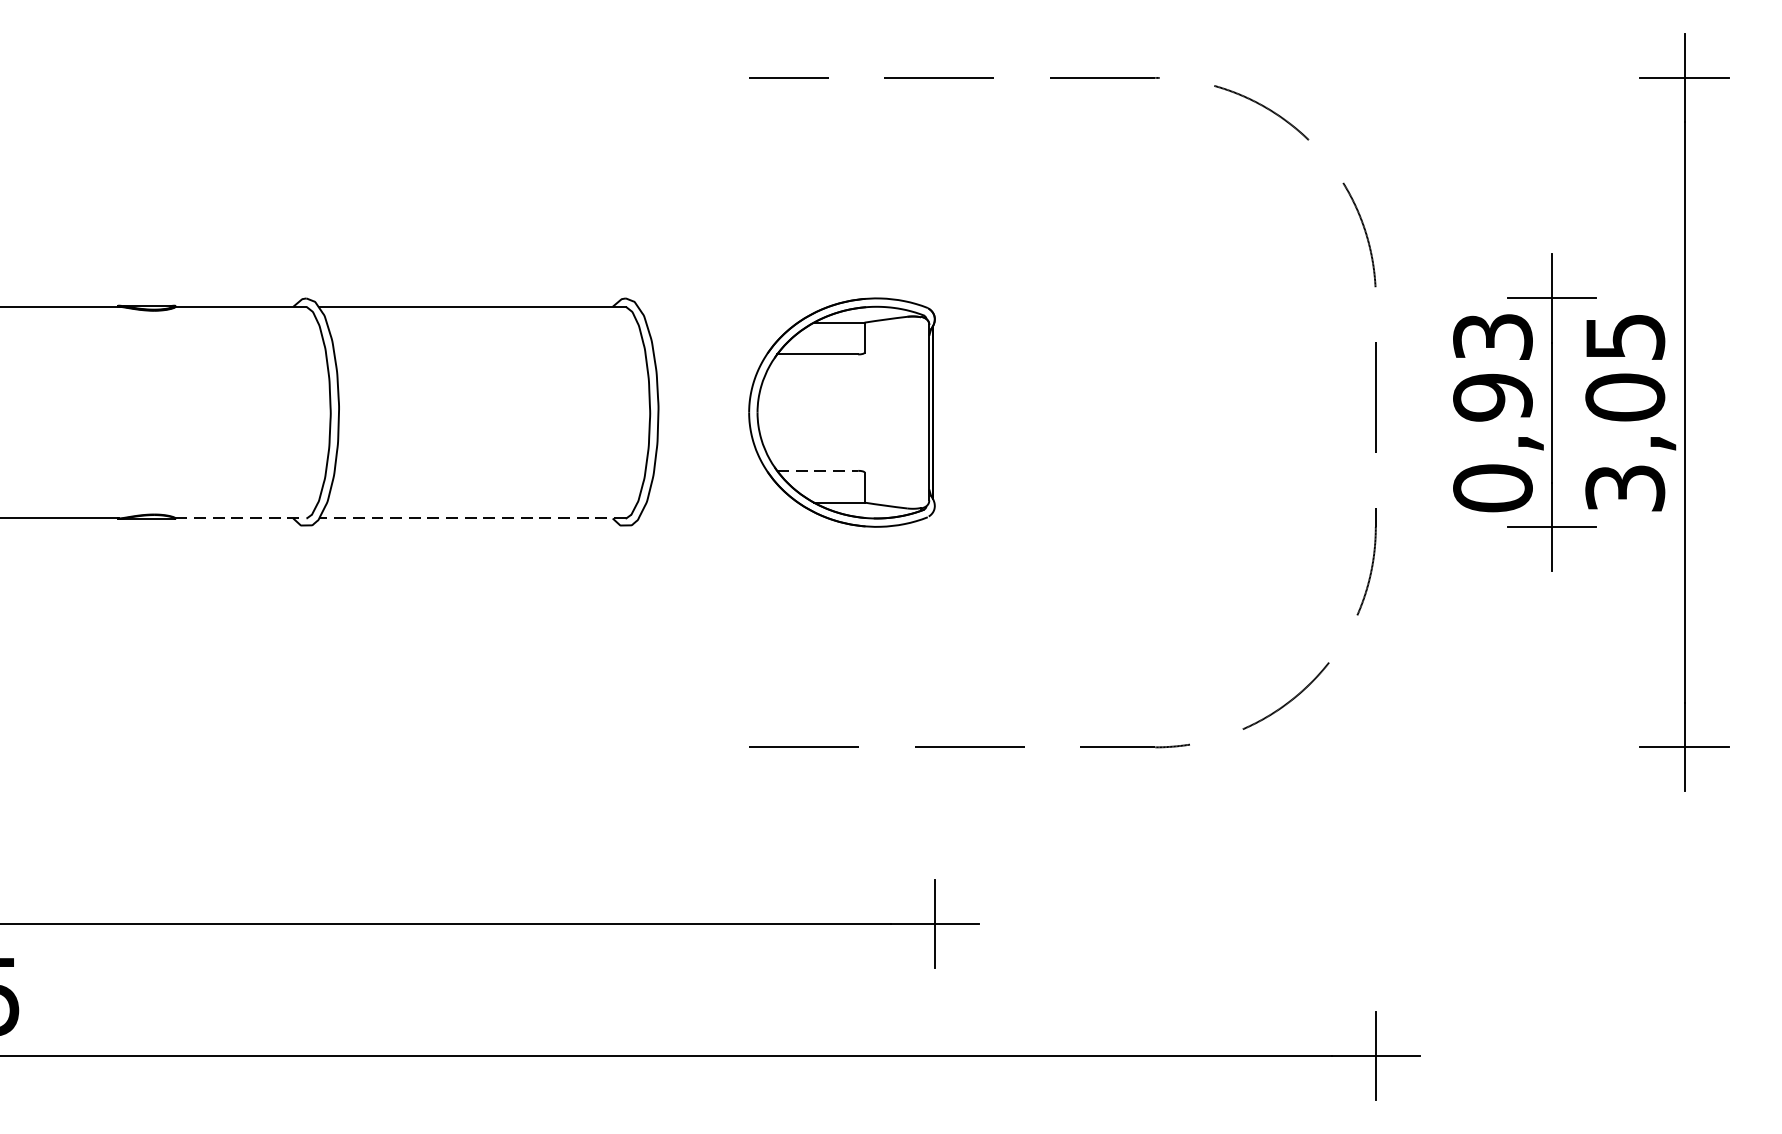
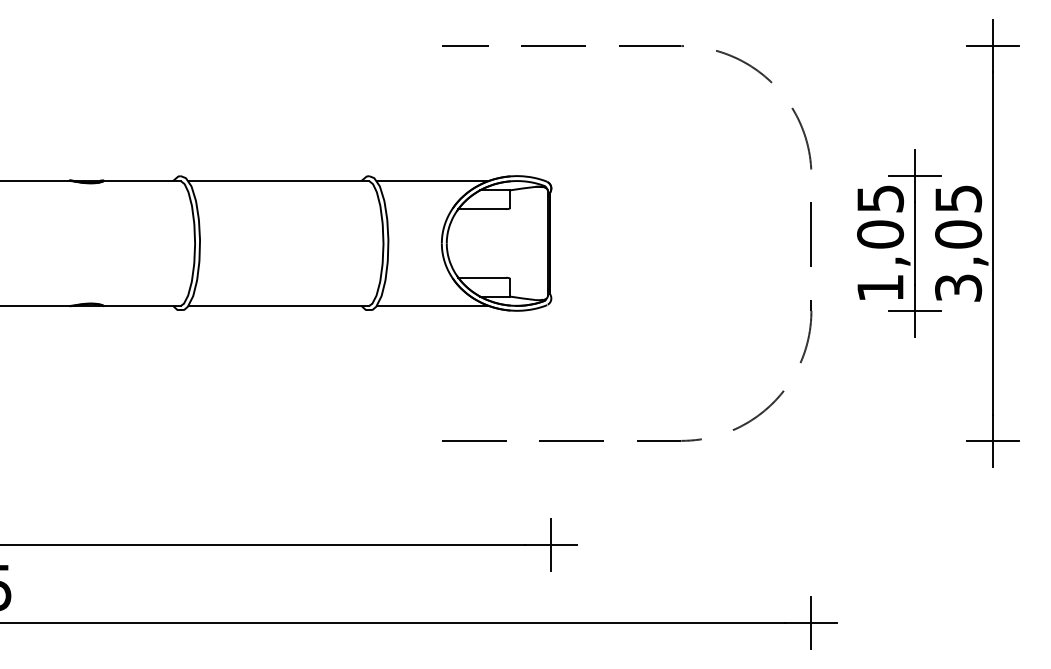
line: (733, 307) -> (432, 181), added
text: (1492, 412) -> (880, 243), 0,93 -> 1,05
line: (818, 470) -> (482, 277), dashed -> solid
line: (241, 517) -> (142, 305), dashed -> solid
line: (472, 517) -> (278, 305), dashed -> solid
line: (733, 517) -> (432, 305), added

